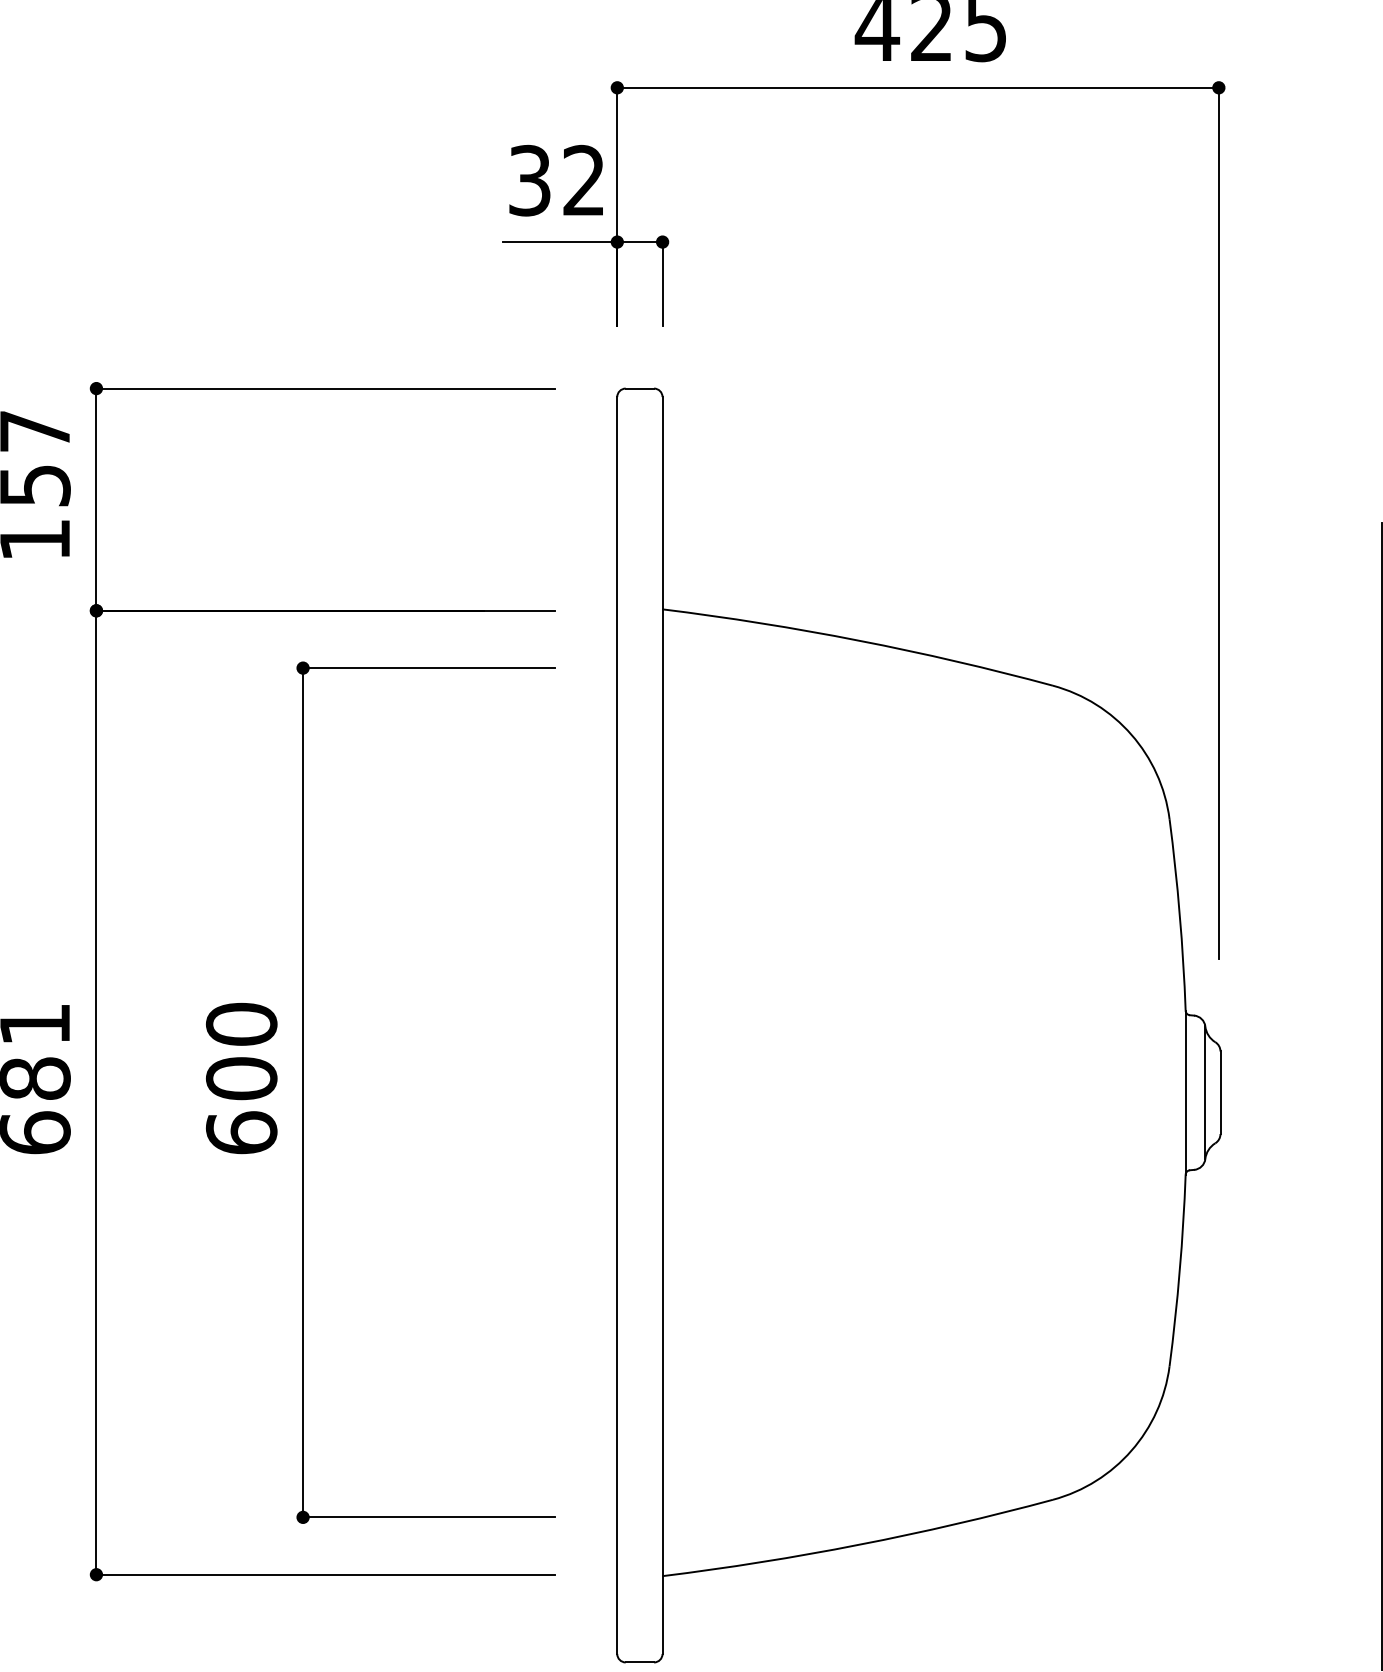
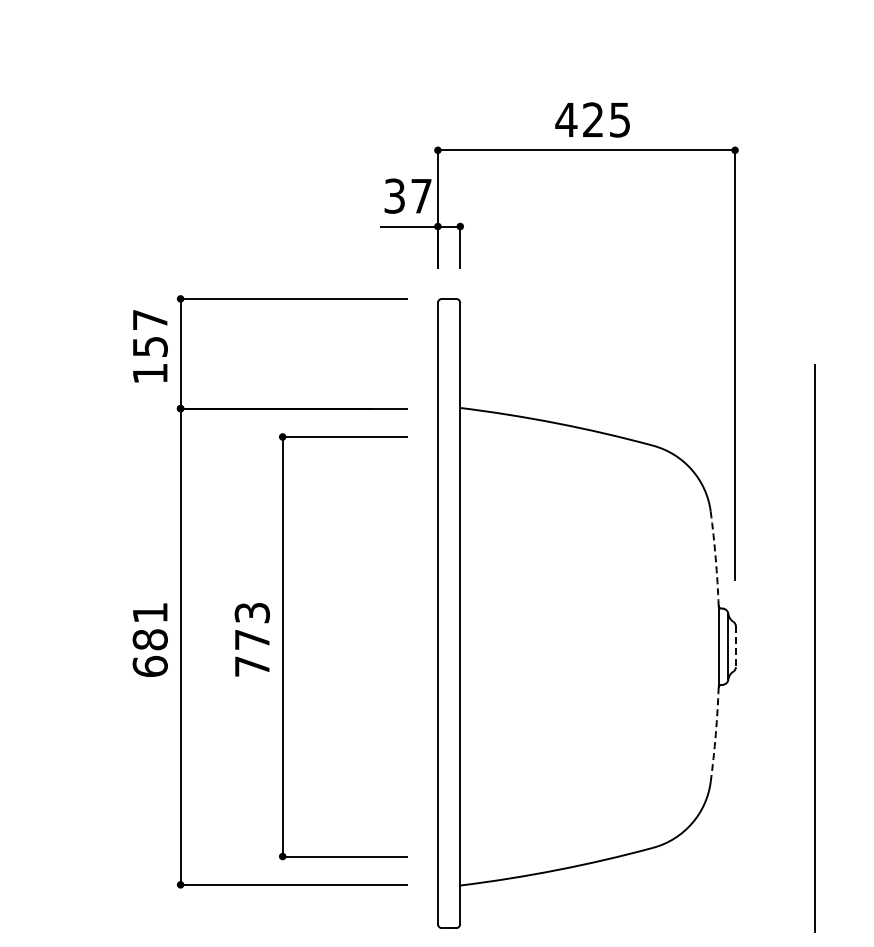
text: (584, 179) -> (421, 195), 32 -> 37
arc: (1179, 914) -> (715, 558), solid -> dashed
text: (241, 1078) -> (252, 639), 600 -> 773
line: (1219, 1094) -> (735, 647), solid -> dashed
arc: (1179, 1270) -> (715, 734), solid -> dashed

